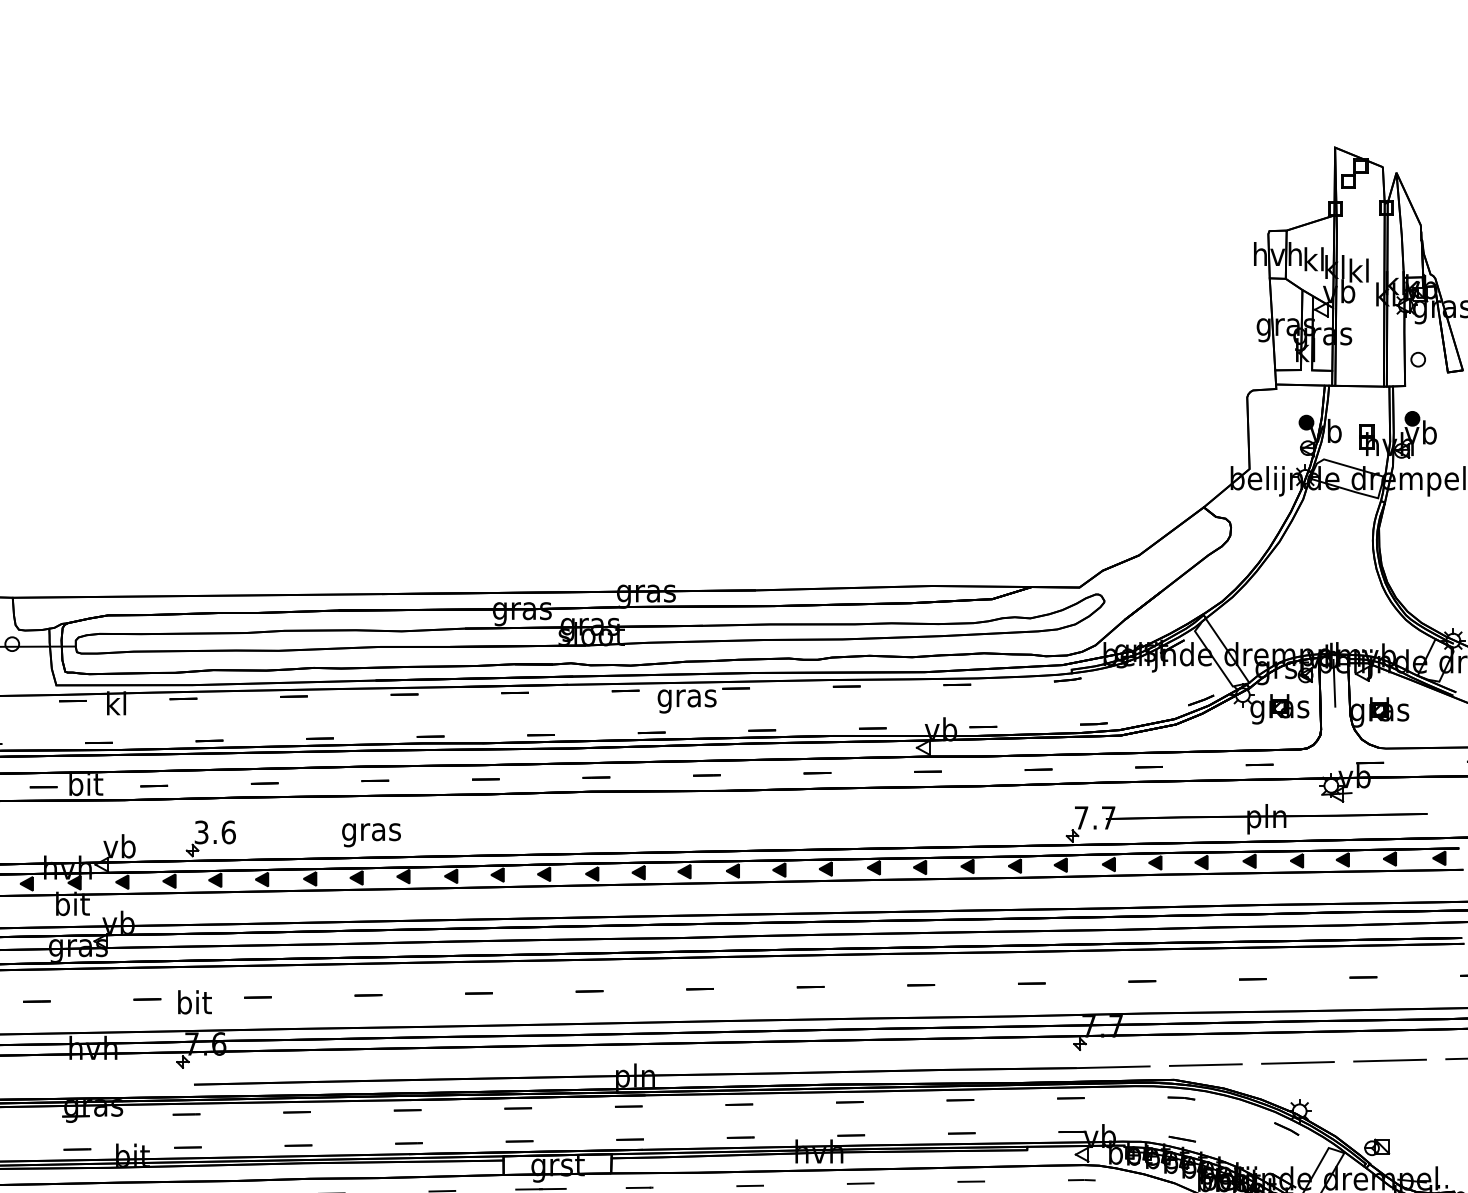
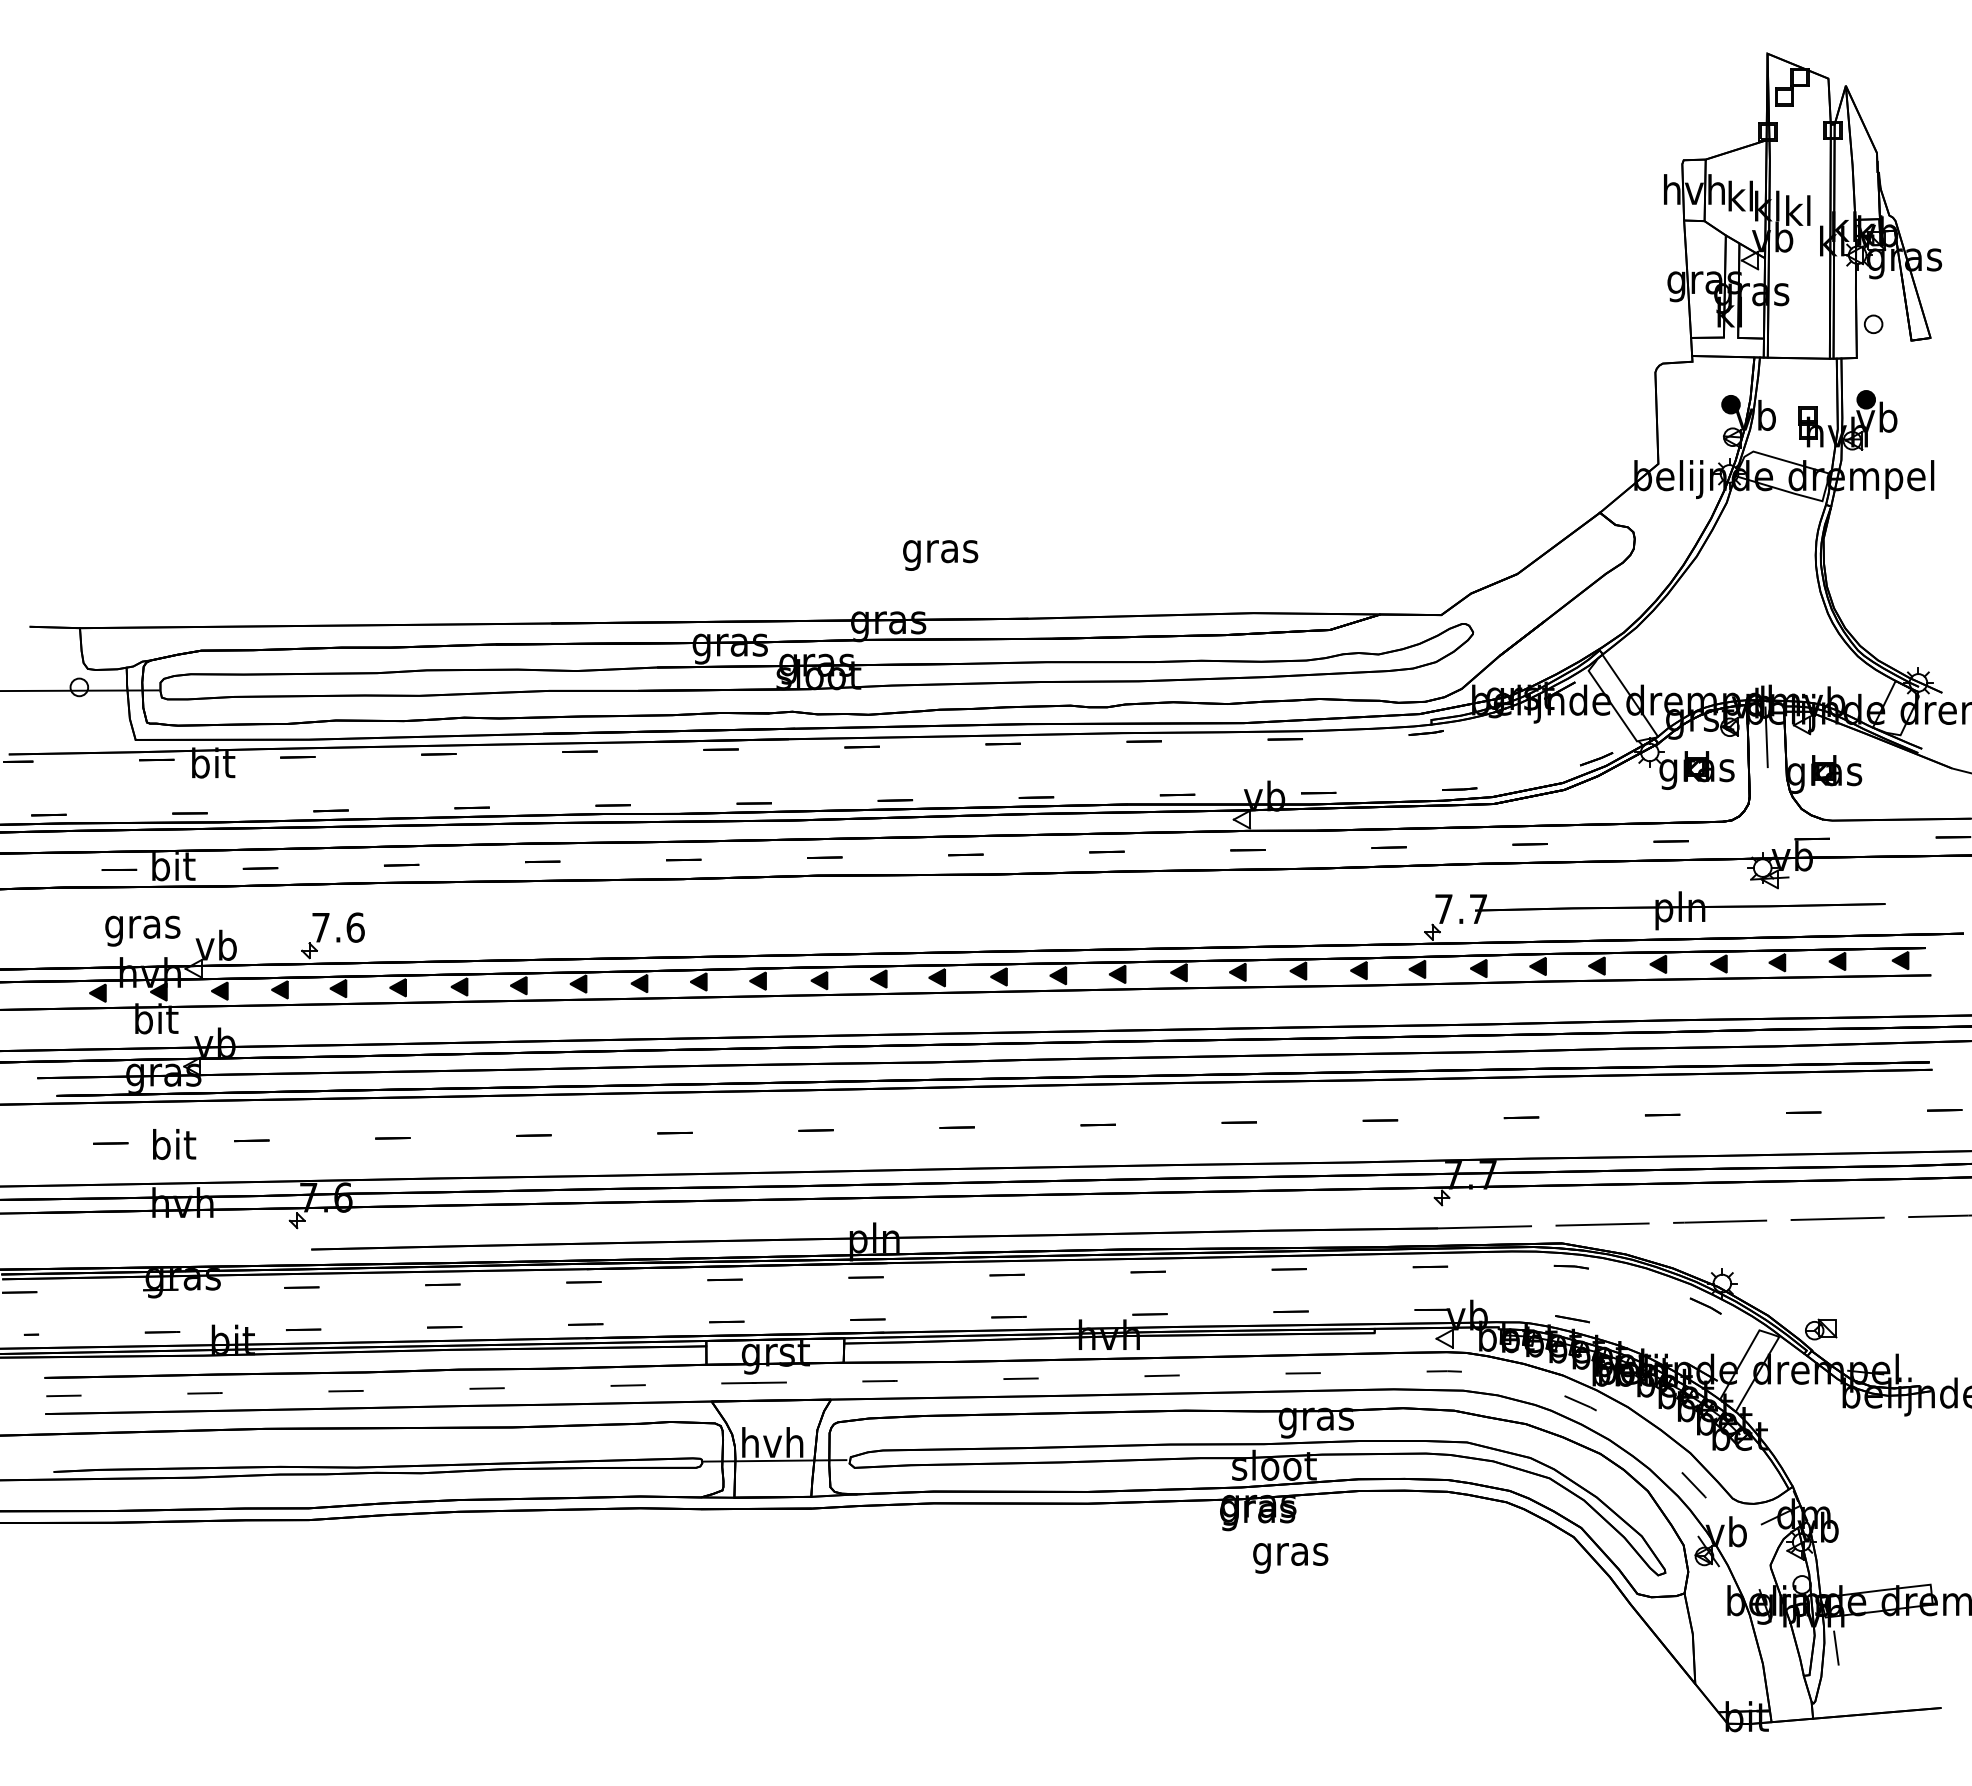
text: (687, 701) -> (940, 555), moved
text: (117, 703) -> (213, 762), kl -> bit
text: (201, 832) -> (320, 927), 3.6 -> 7.6
text: (371, 834) -> (142, 930), moved
text: (194, 1002) -> (174, 1144), moved

